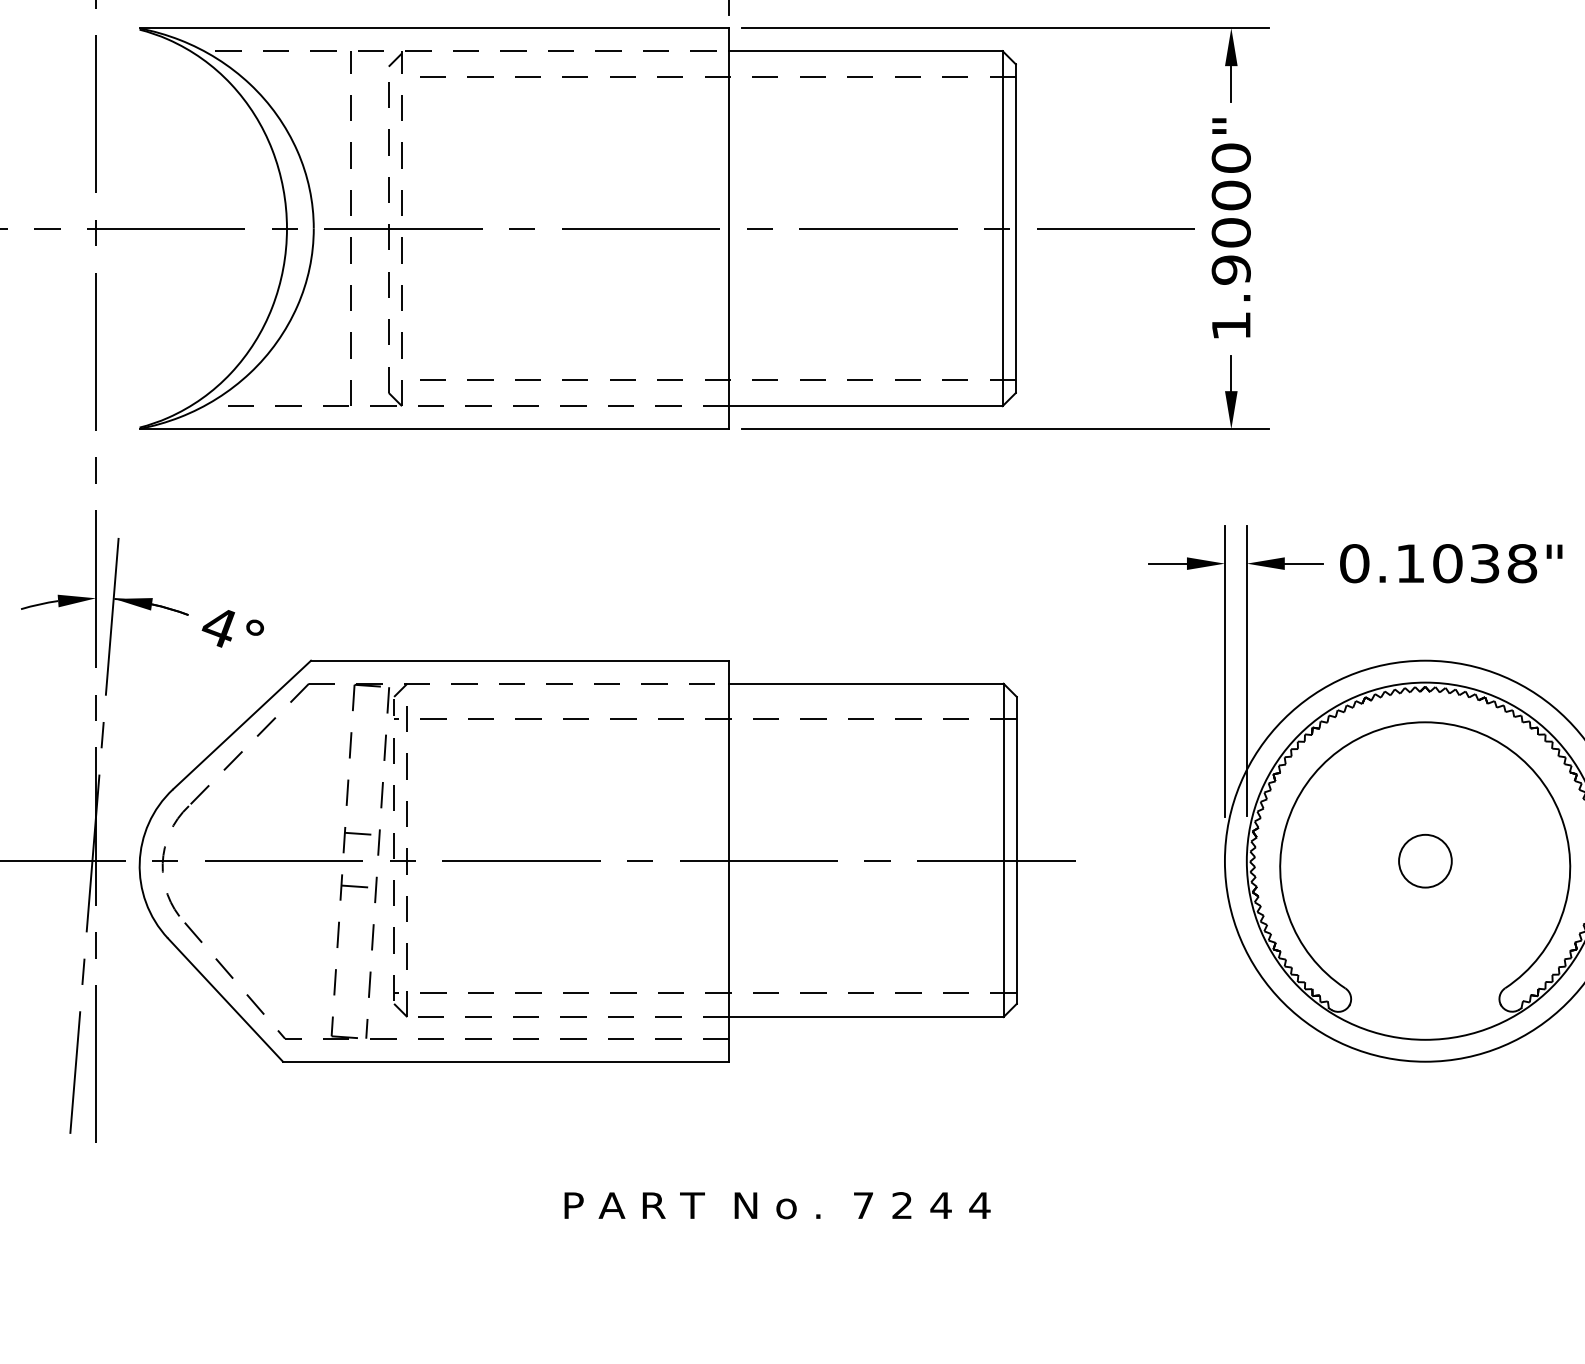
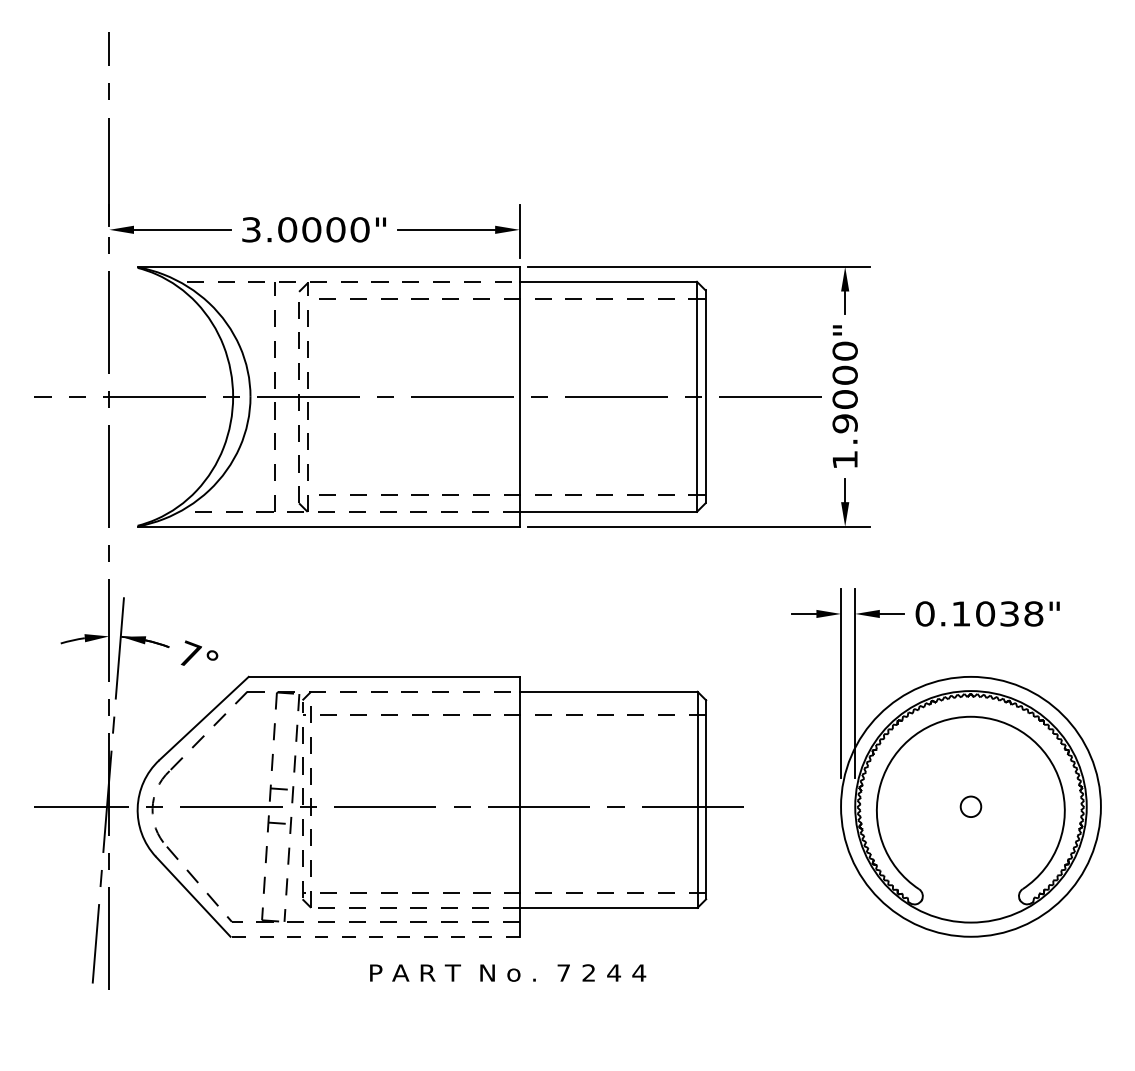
text: (221, 626) -> (190, 654), 4° -> 7°
circle: (1424, 860) -> (970, 806), size x0.6
line: (506, 1061) -> (375, 936), solid -> dashed
text: (778, 1204) -> (508, 972), moved

